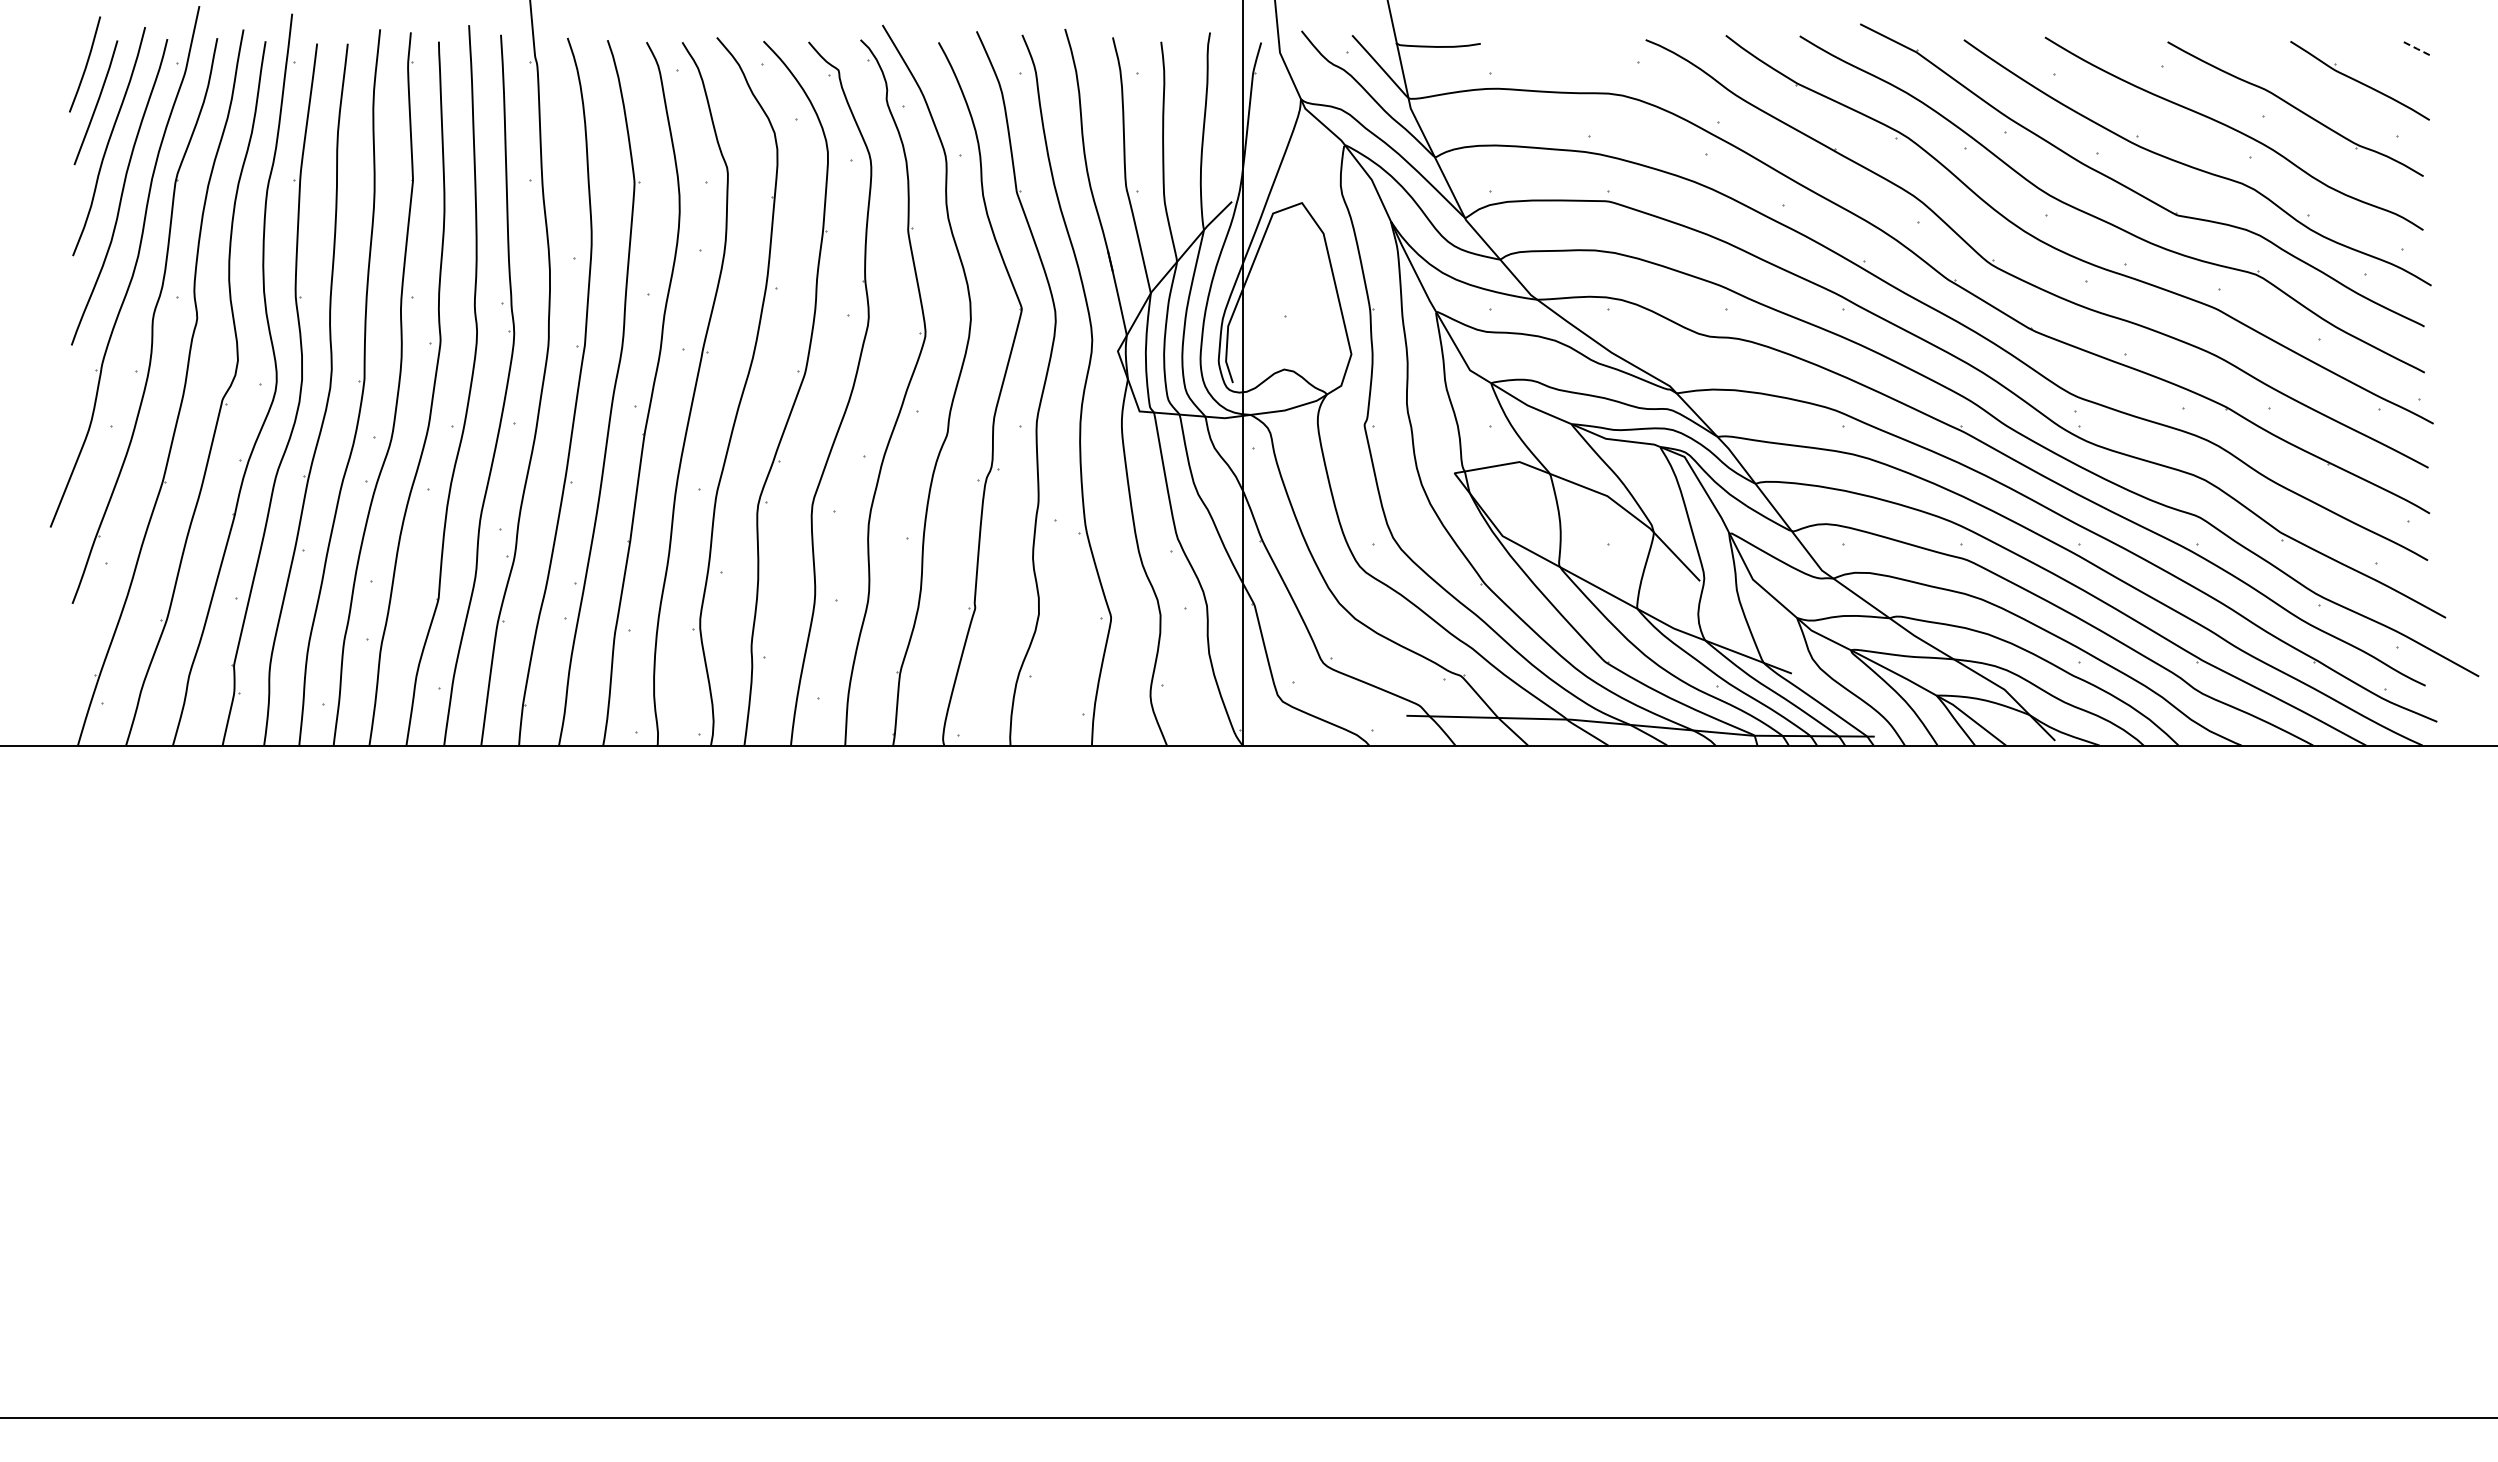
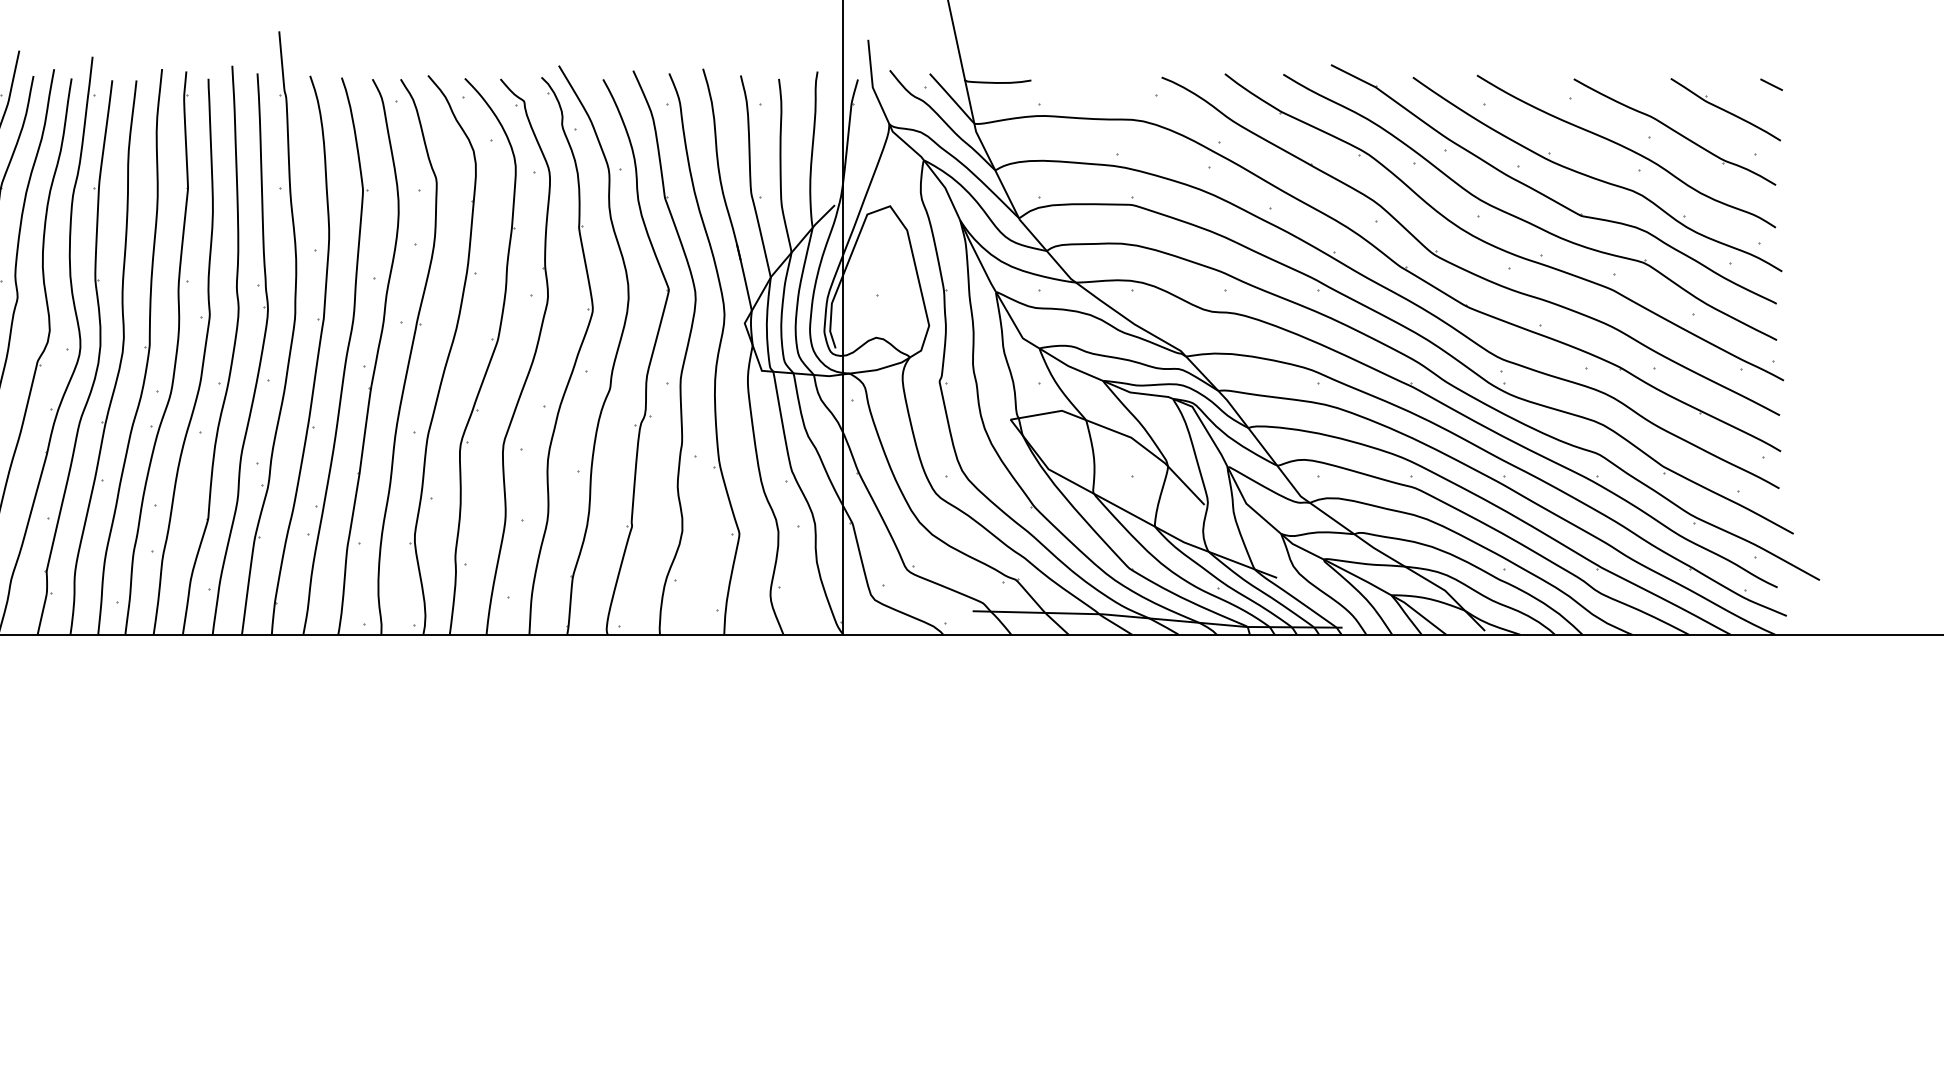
line: (2418, 49) -> (1771, 84), dashed -> solid

